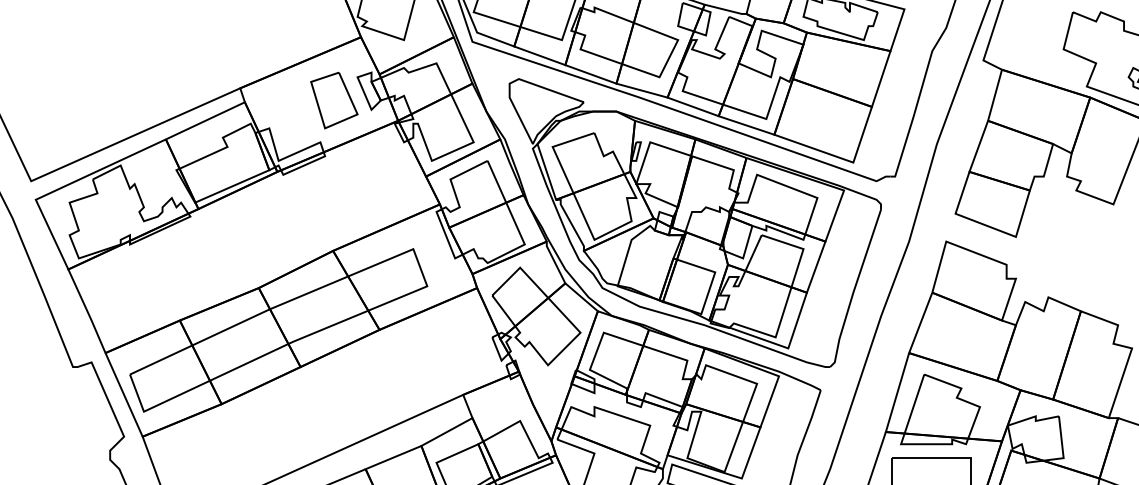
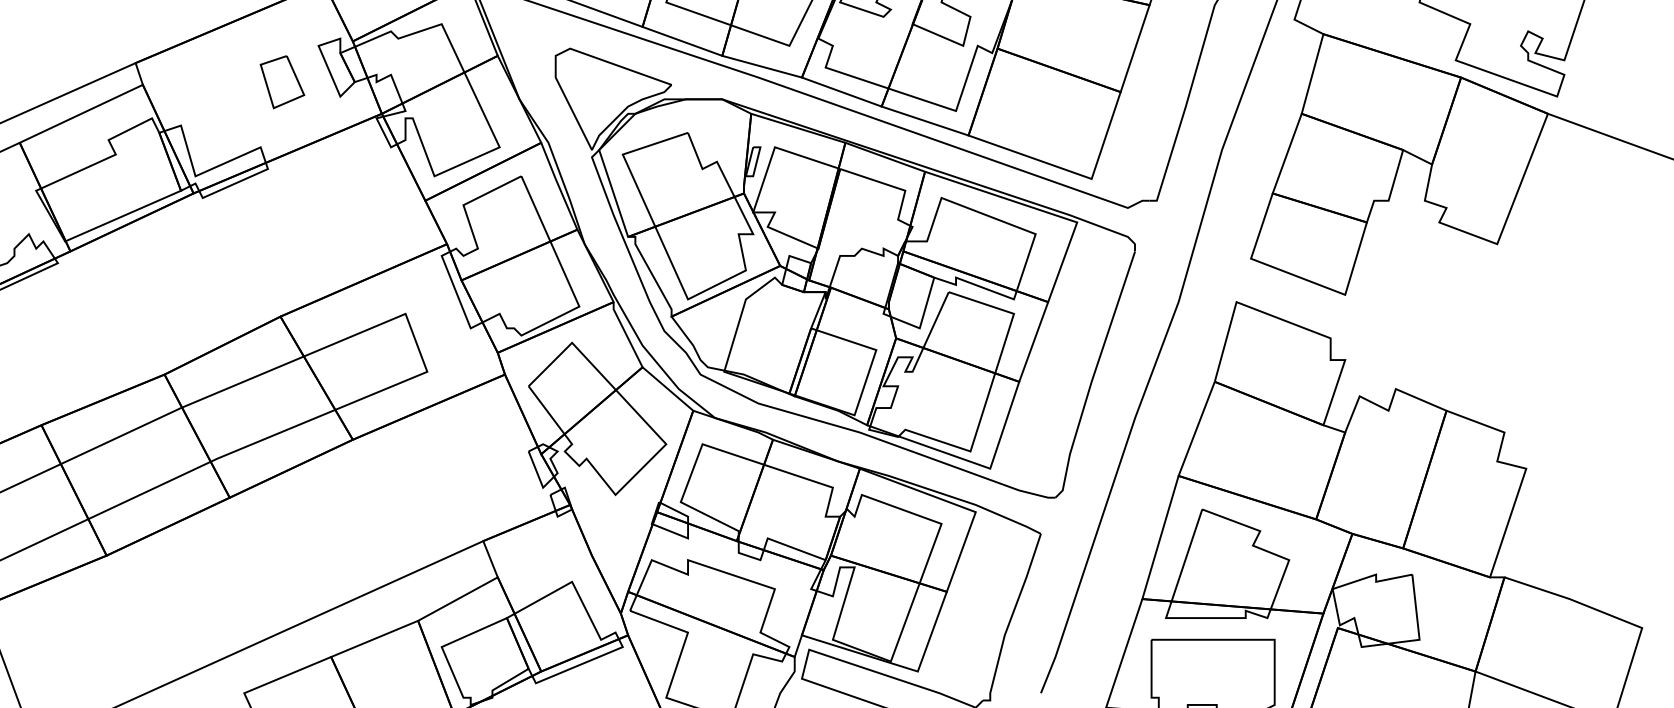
part: (334, 100) -> (282, 82), size x0.6

